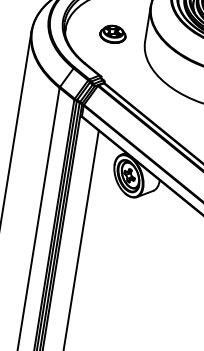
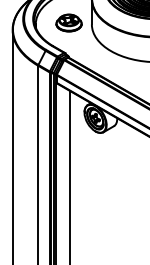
part: (112, 33) -> (68, 22), size x1.43

